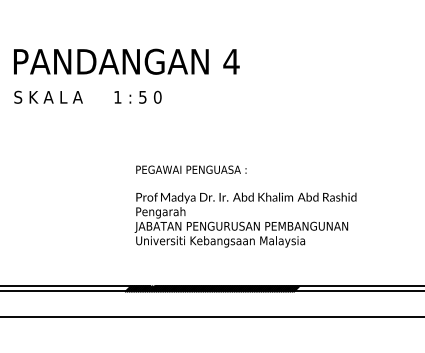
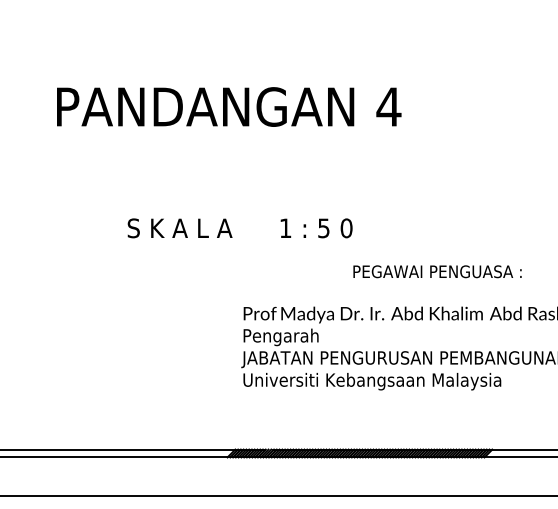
text: (87, 96) -> (239, 227), moved
text: (191, 169) -> (437, 271), moved

